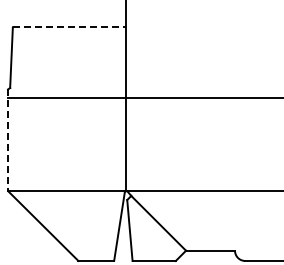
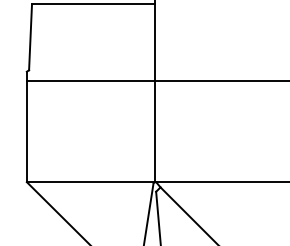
line: (69, 27) -> (93, 4), dashed -> solid
line: (8, 140) -> (27, 127), dashed -> solid

